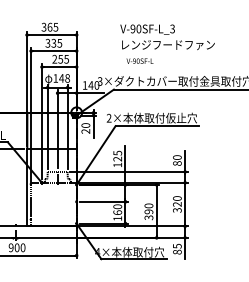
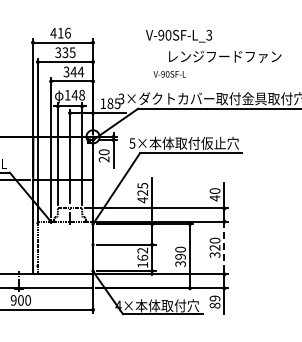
text: (49, 26) -> (60, 32), 365 -> 416
text: (168, 44) -> (225, 56), moved
text: (60, 58) -> (73, 71), 255 -> 344
text: (93, 85) -> (113, 103), 140 -> 185
text: (109, 118) -> (132, 143), 2× -> 5×
text: (176, 163) -> (214, 198), 80 -> 40
text: (117, 165) -> (142, 200), 125 -> 425
line: (185, 204) -> (224, 247), solid -> dashed
text: (117, 206) -> (142, 250), 160 -> 162
text: (176, 246) -> (214, 298), 85 -> 89

